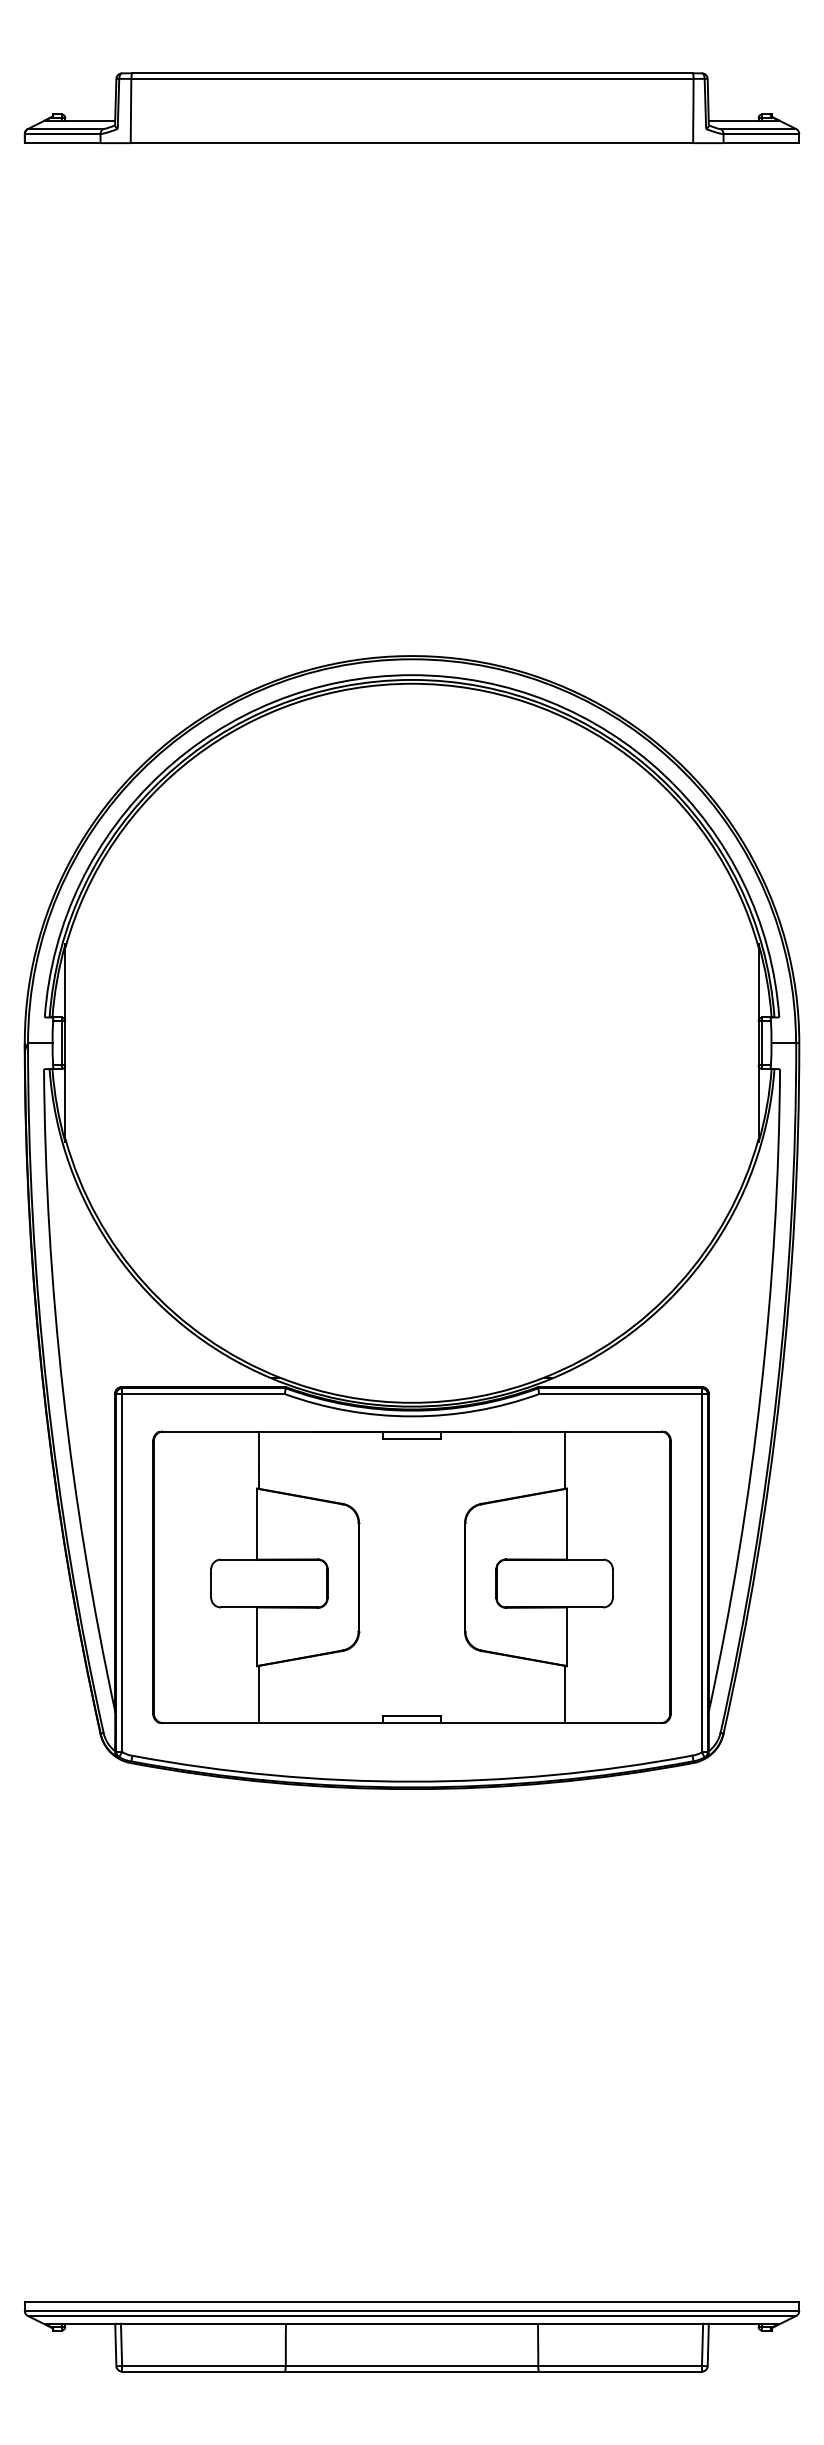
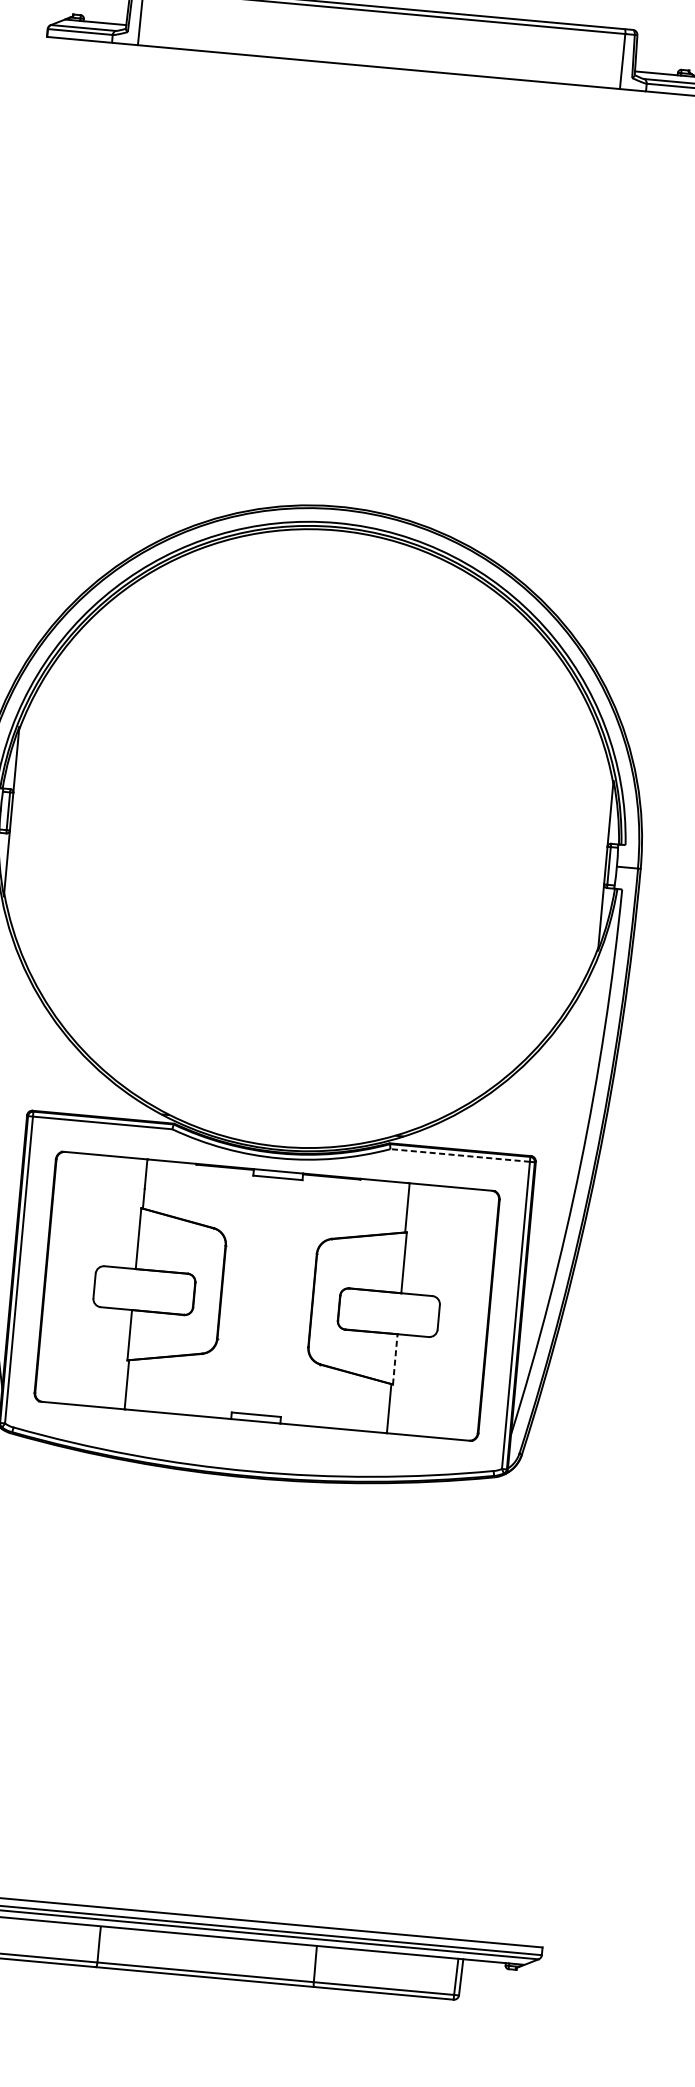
line: (620, 1394) -> (460, 1155), solid -> dashed
line: (566, 1636) -> (394, 1359), solid -> dashed

